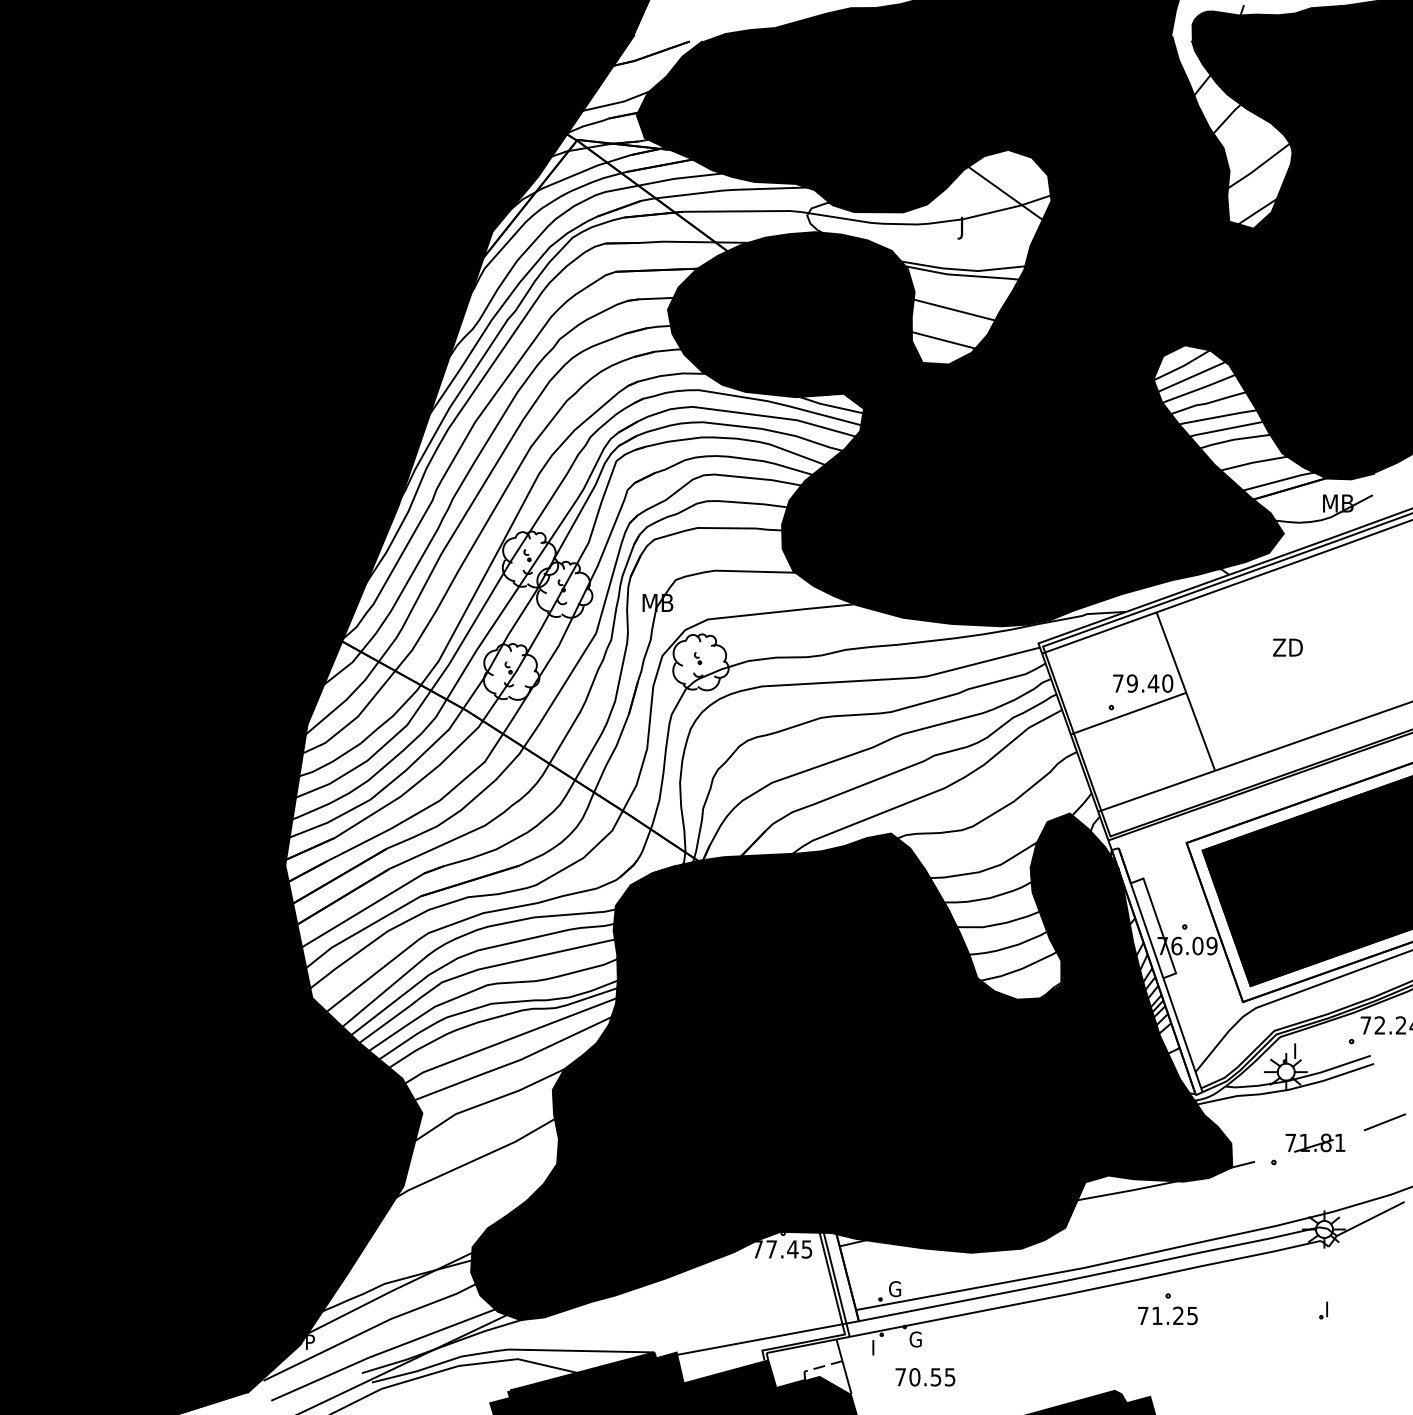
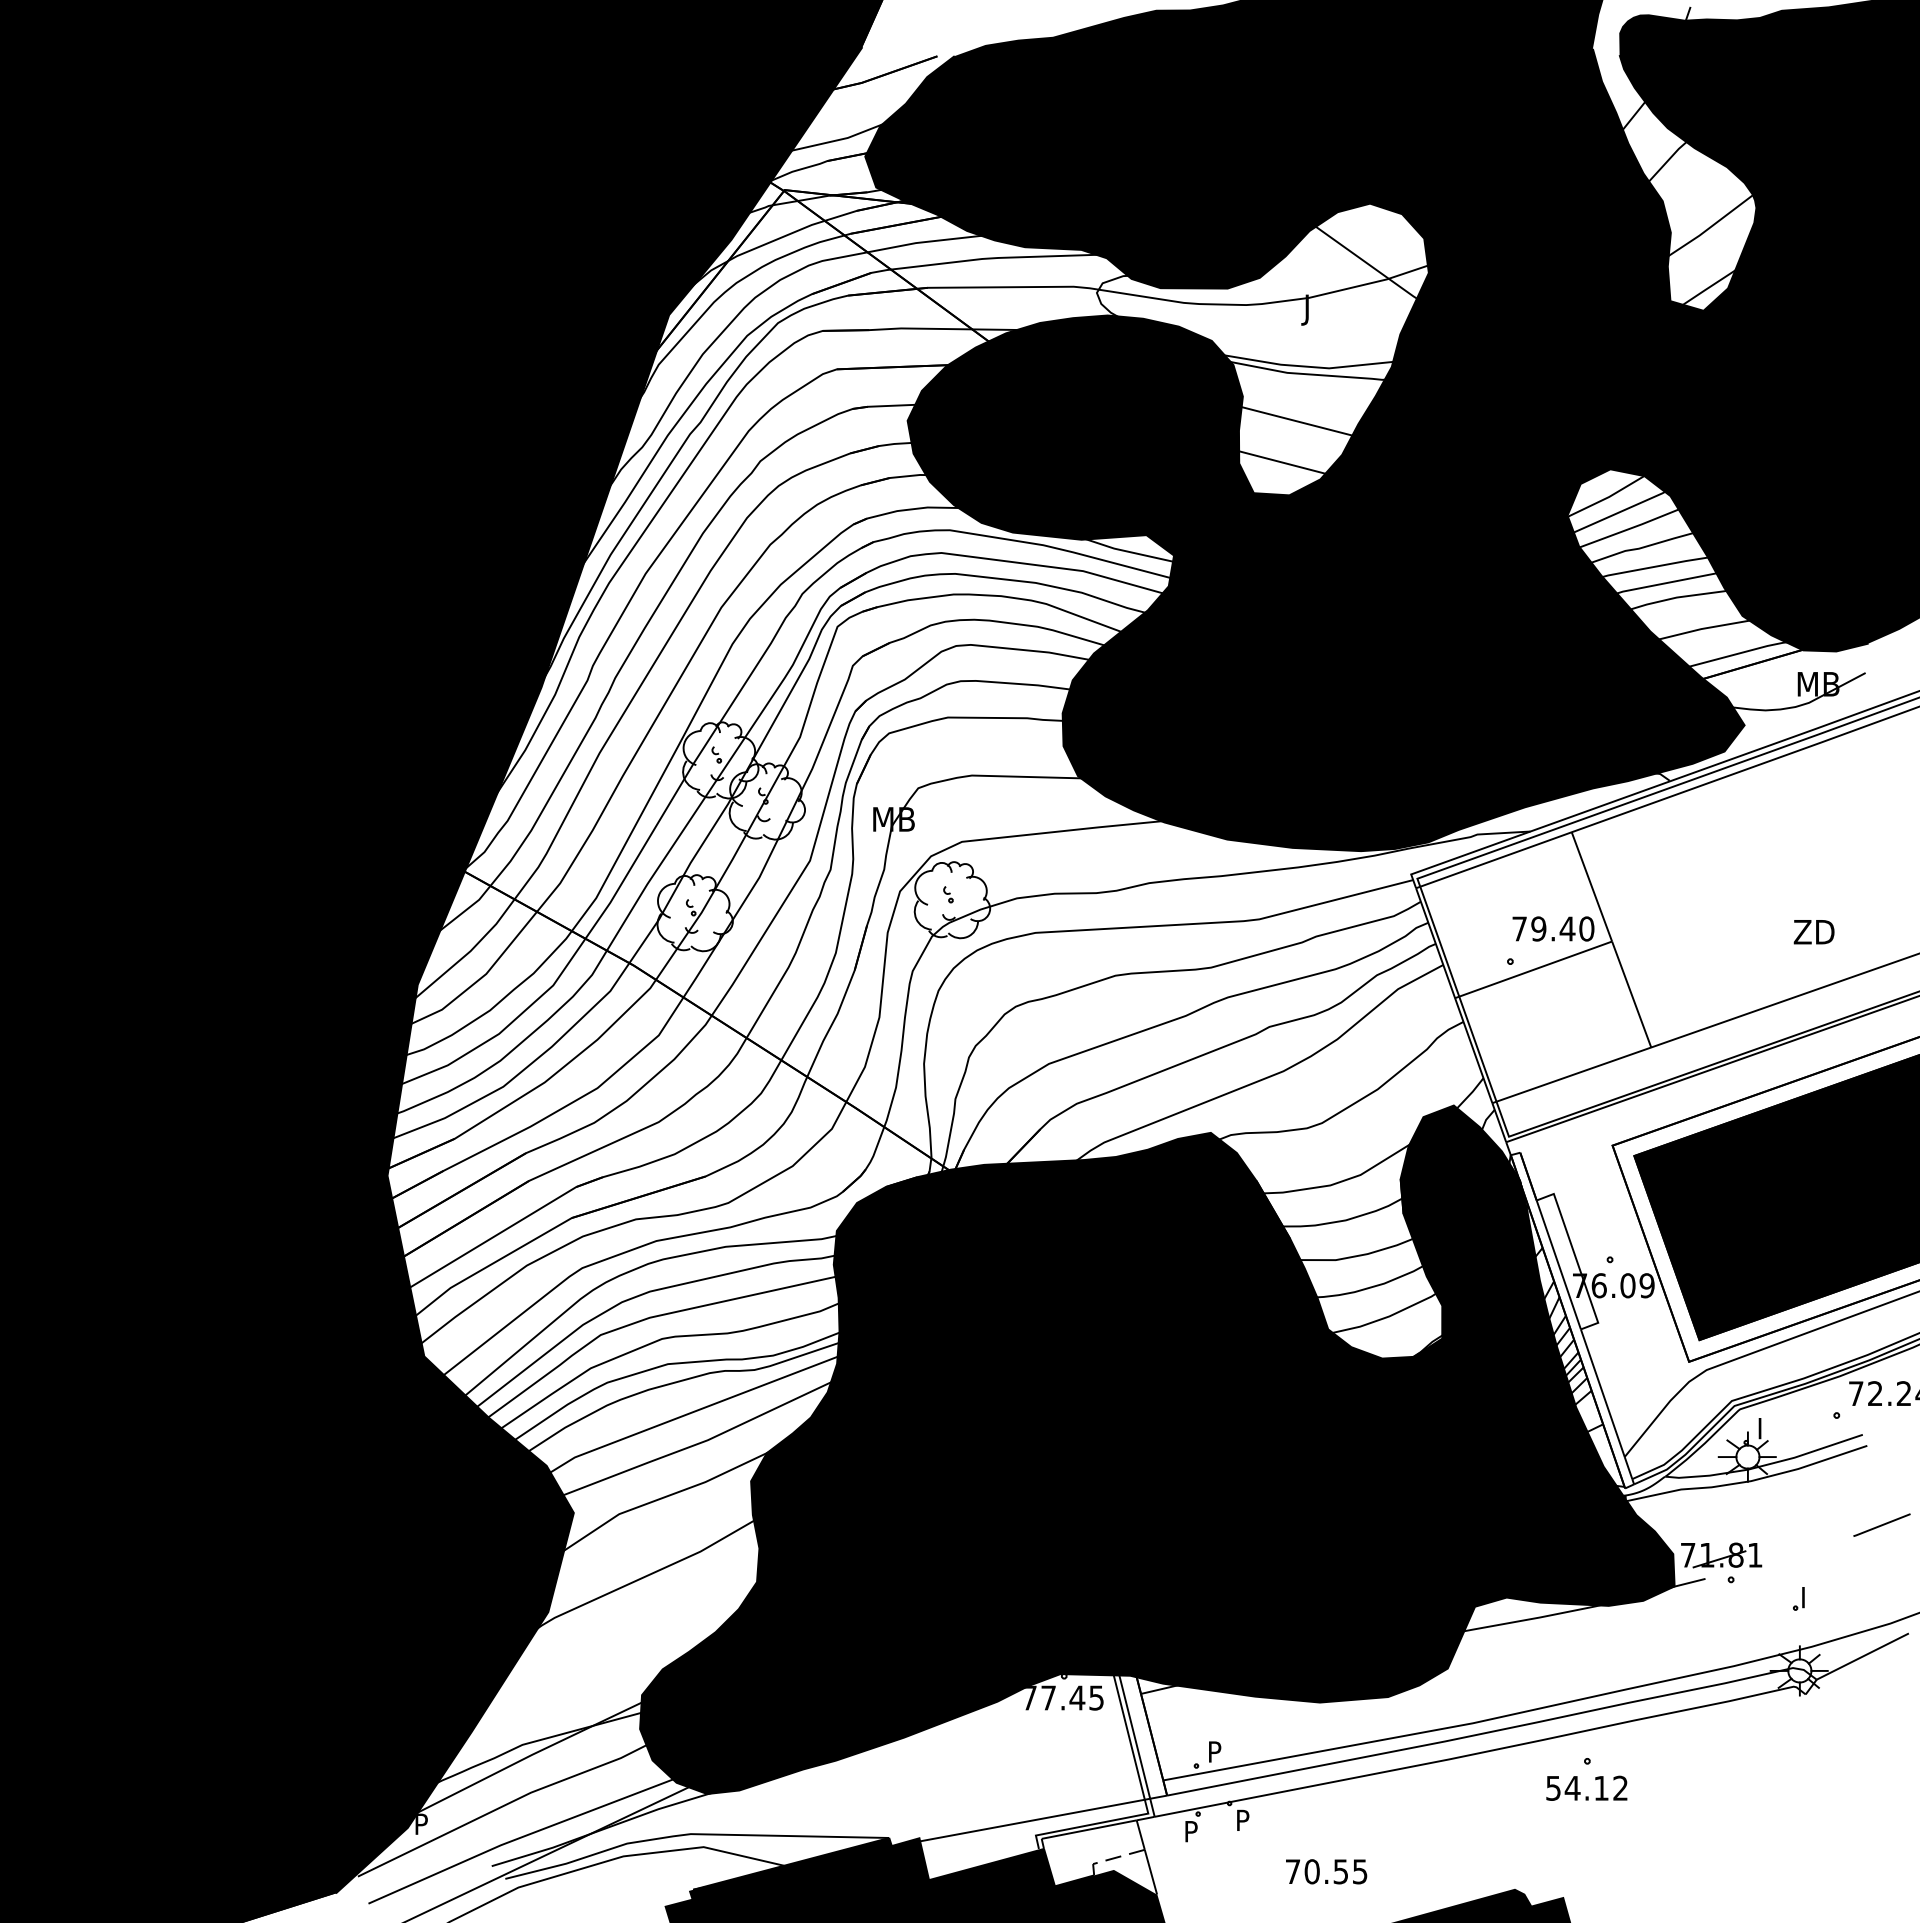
text: (1287, 647) -> (1813, 932), moved
part: (1315, 1143) -> (1721, 1555), moved
text: (895, 1288) -> (1216, 1751), G -> P
part: (1323, 1310) -> (1798, 1598), moved
text: (1167, 1315) -> (1586, 1787), 71.25 -> 54.12
text: (915, 1339) -> (1244, 1820), G -> P
text: (877, 1344) -> (1192, 1827), I -> P
text: (925, 1377) -> (1326, 1871), moved

